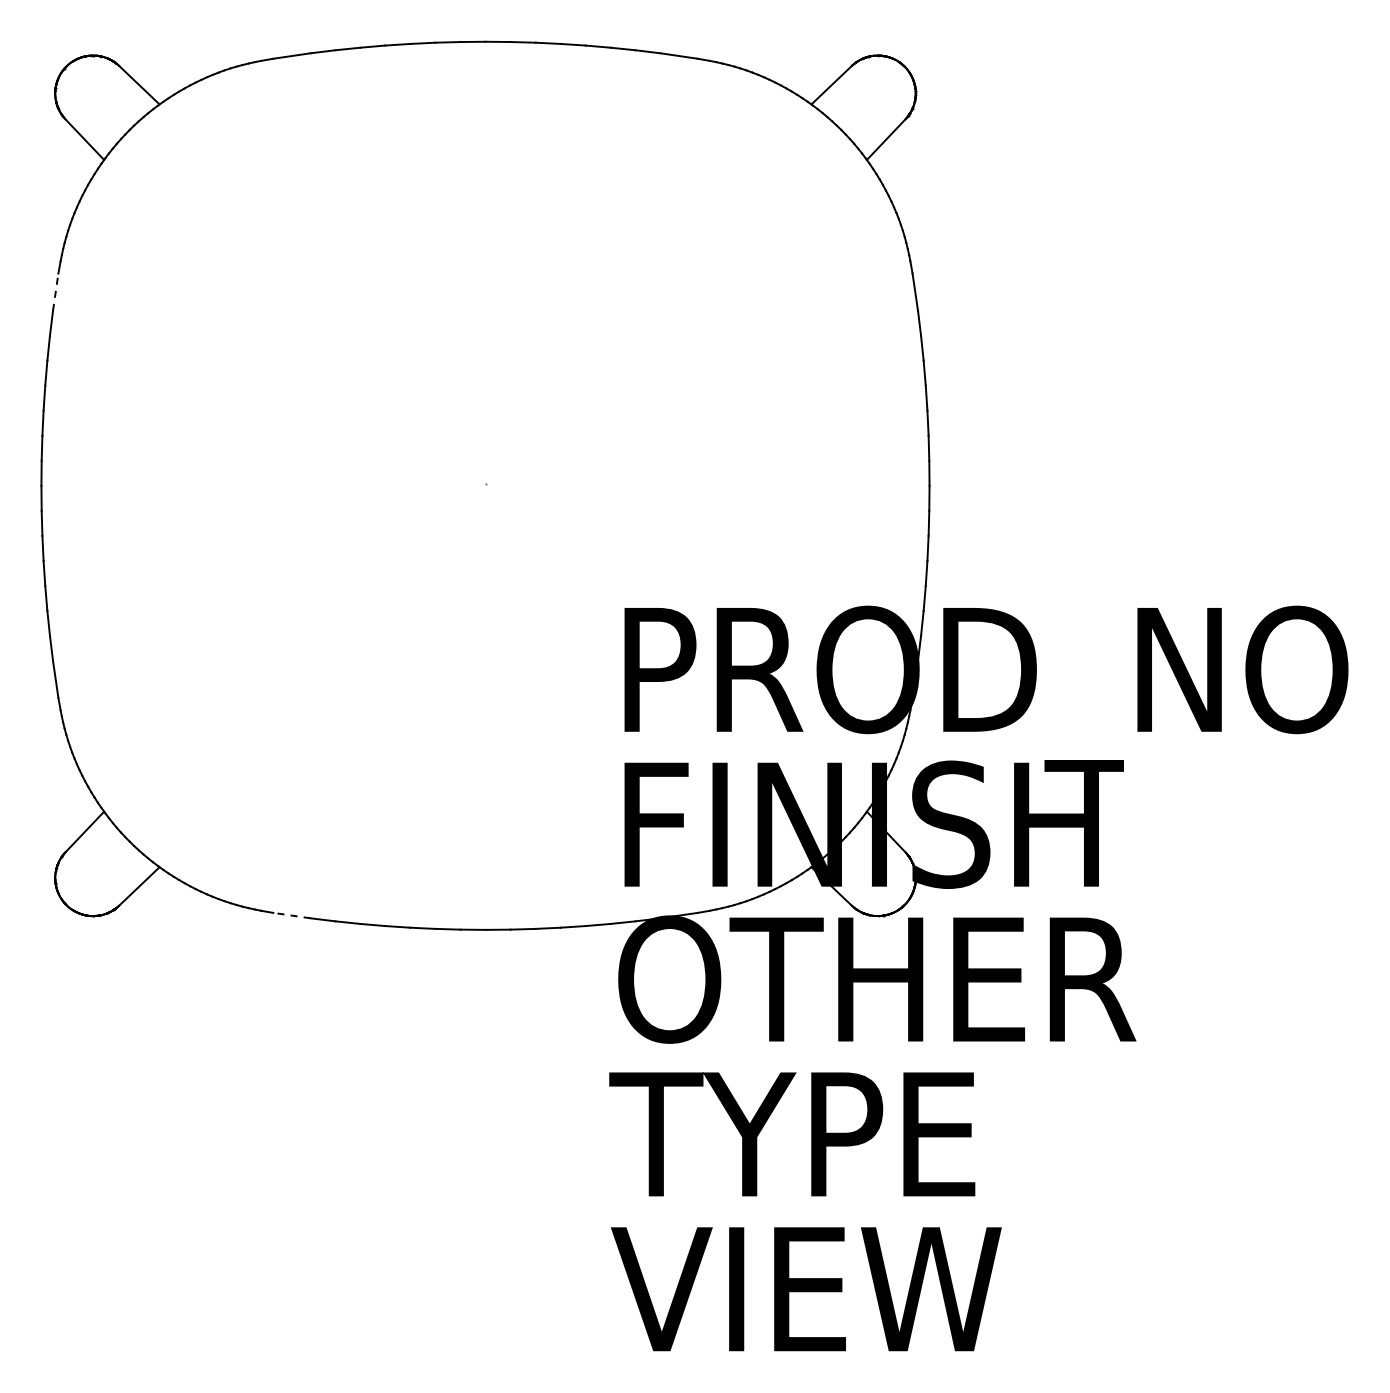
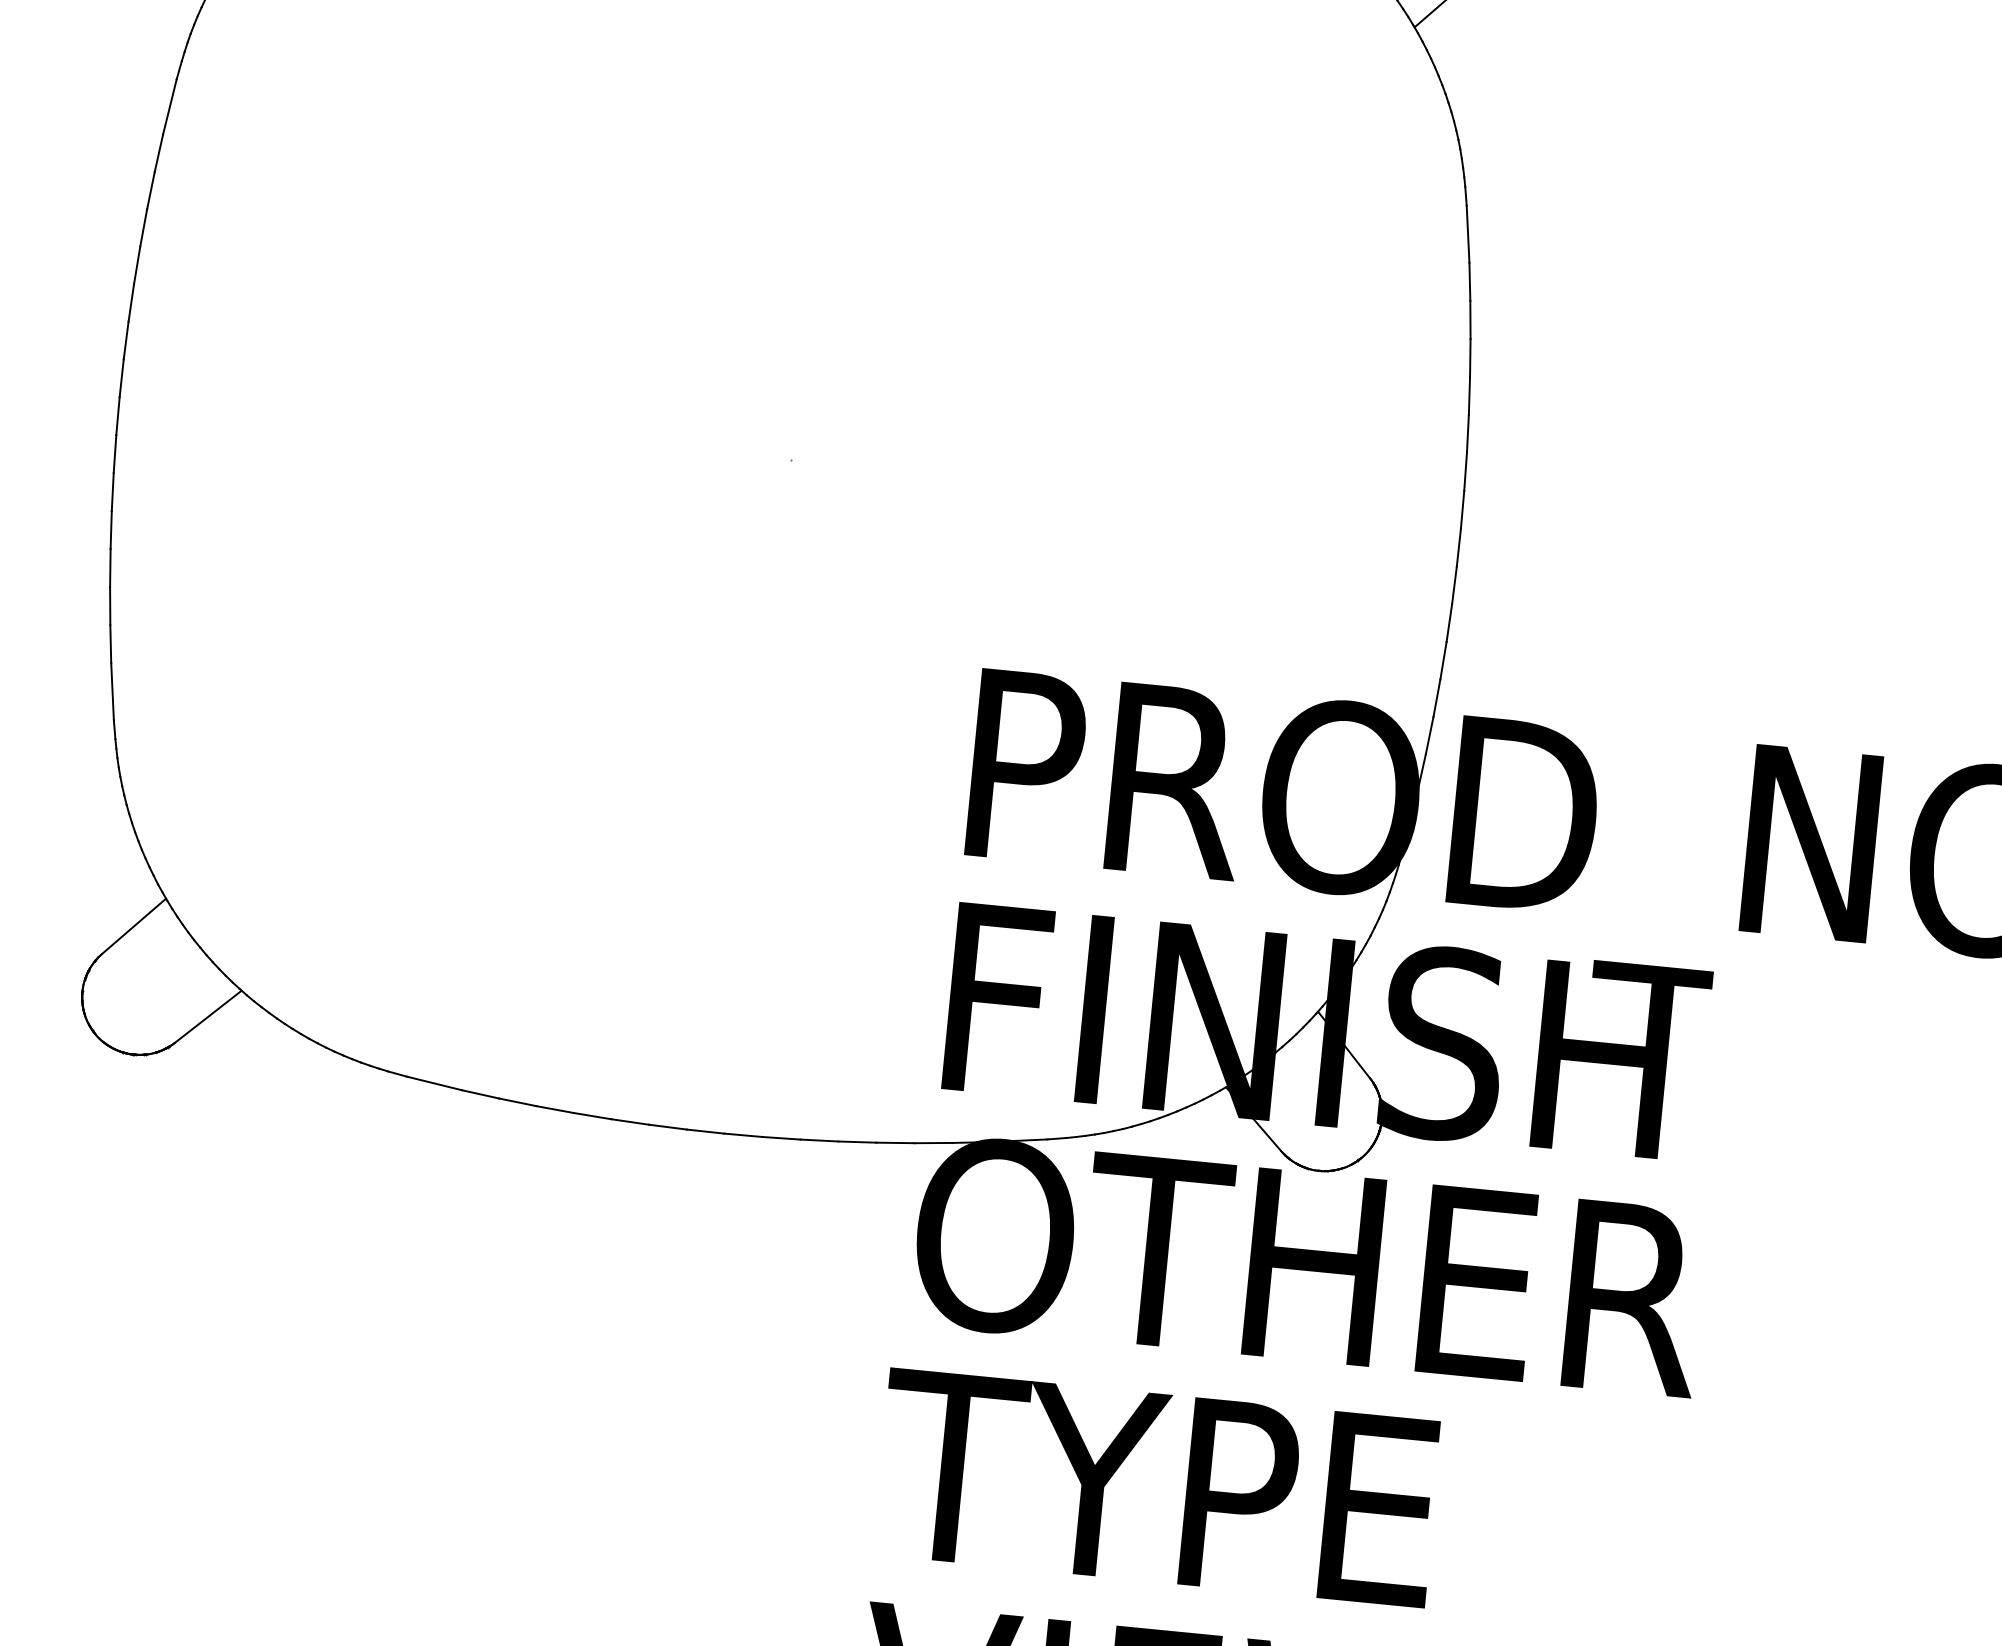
line: (55, 292) -> (169, 107), dashed -> solid
line: (291, 915) -> (433, 1083), dashed -> solid

